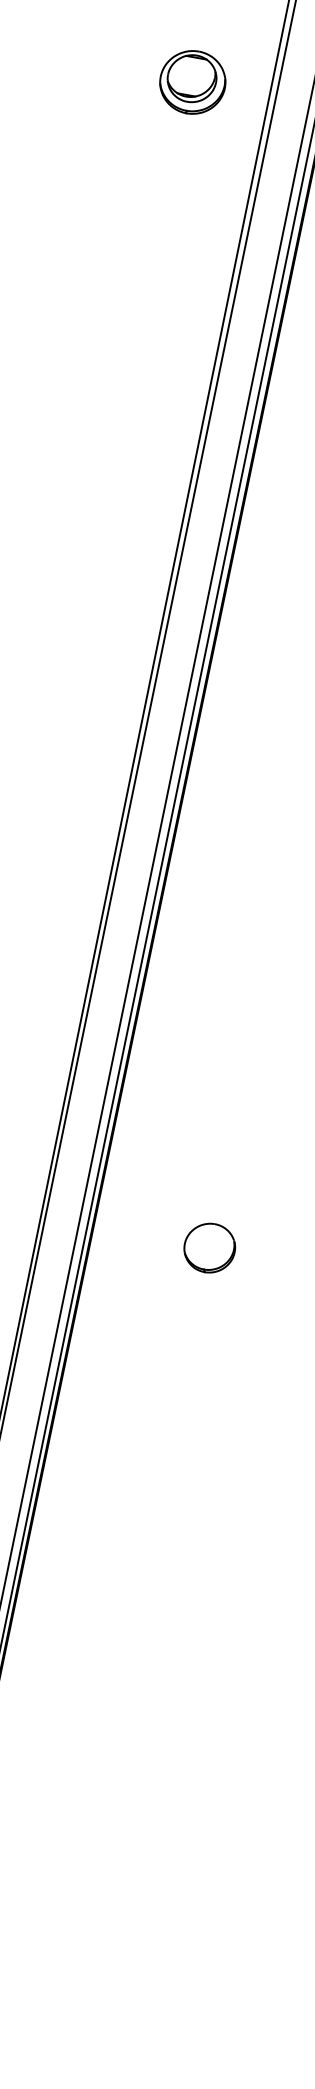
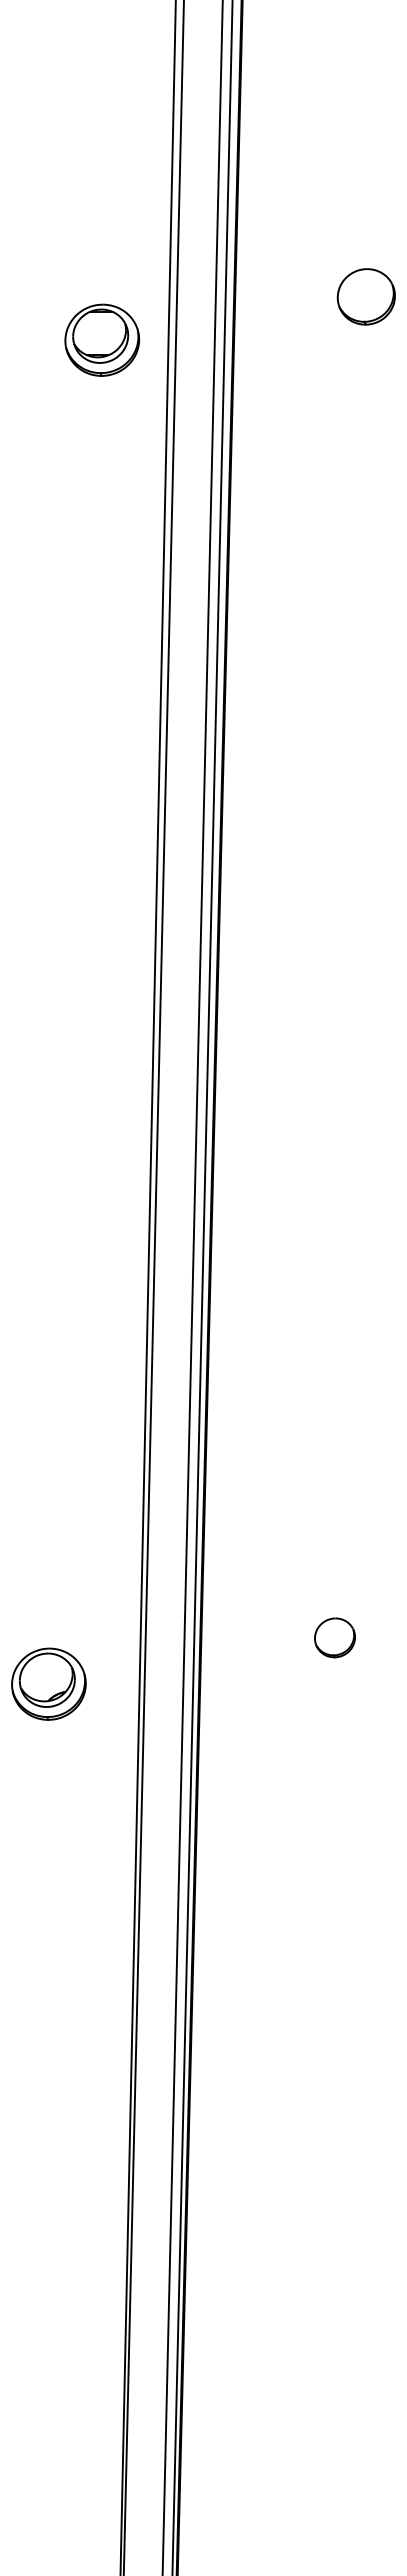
part: (193, 81) -> (102, 339), moved
part: (209, 1247) -> (334, 1637), size x0.7

